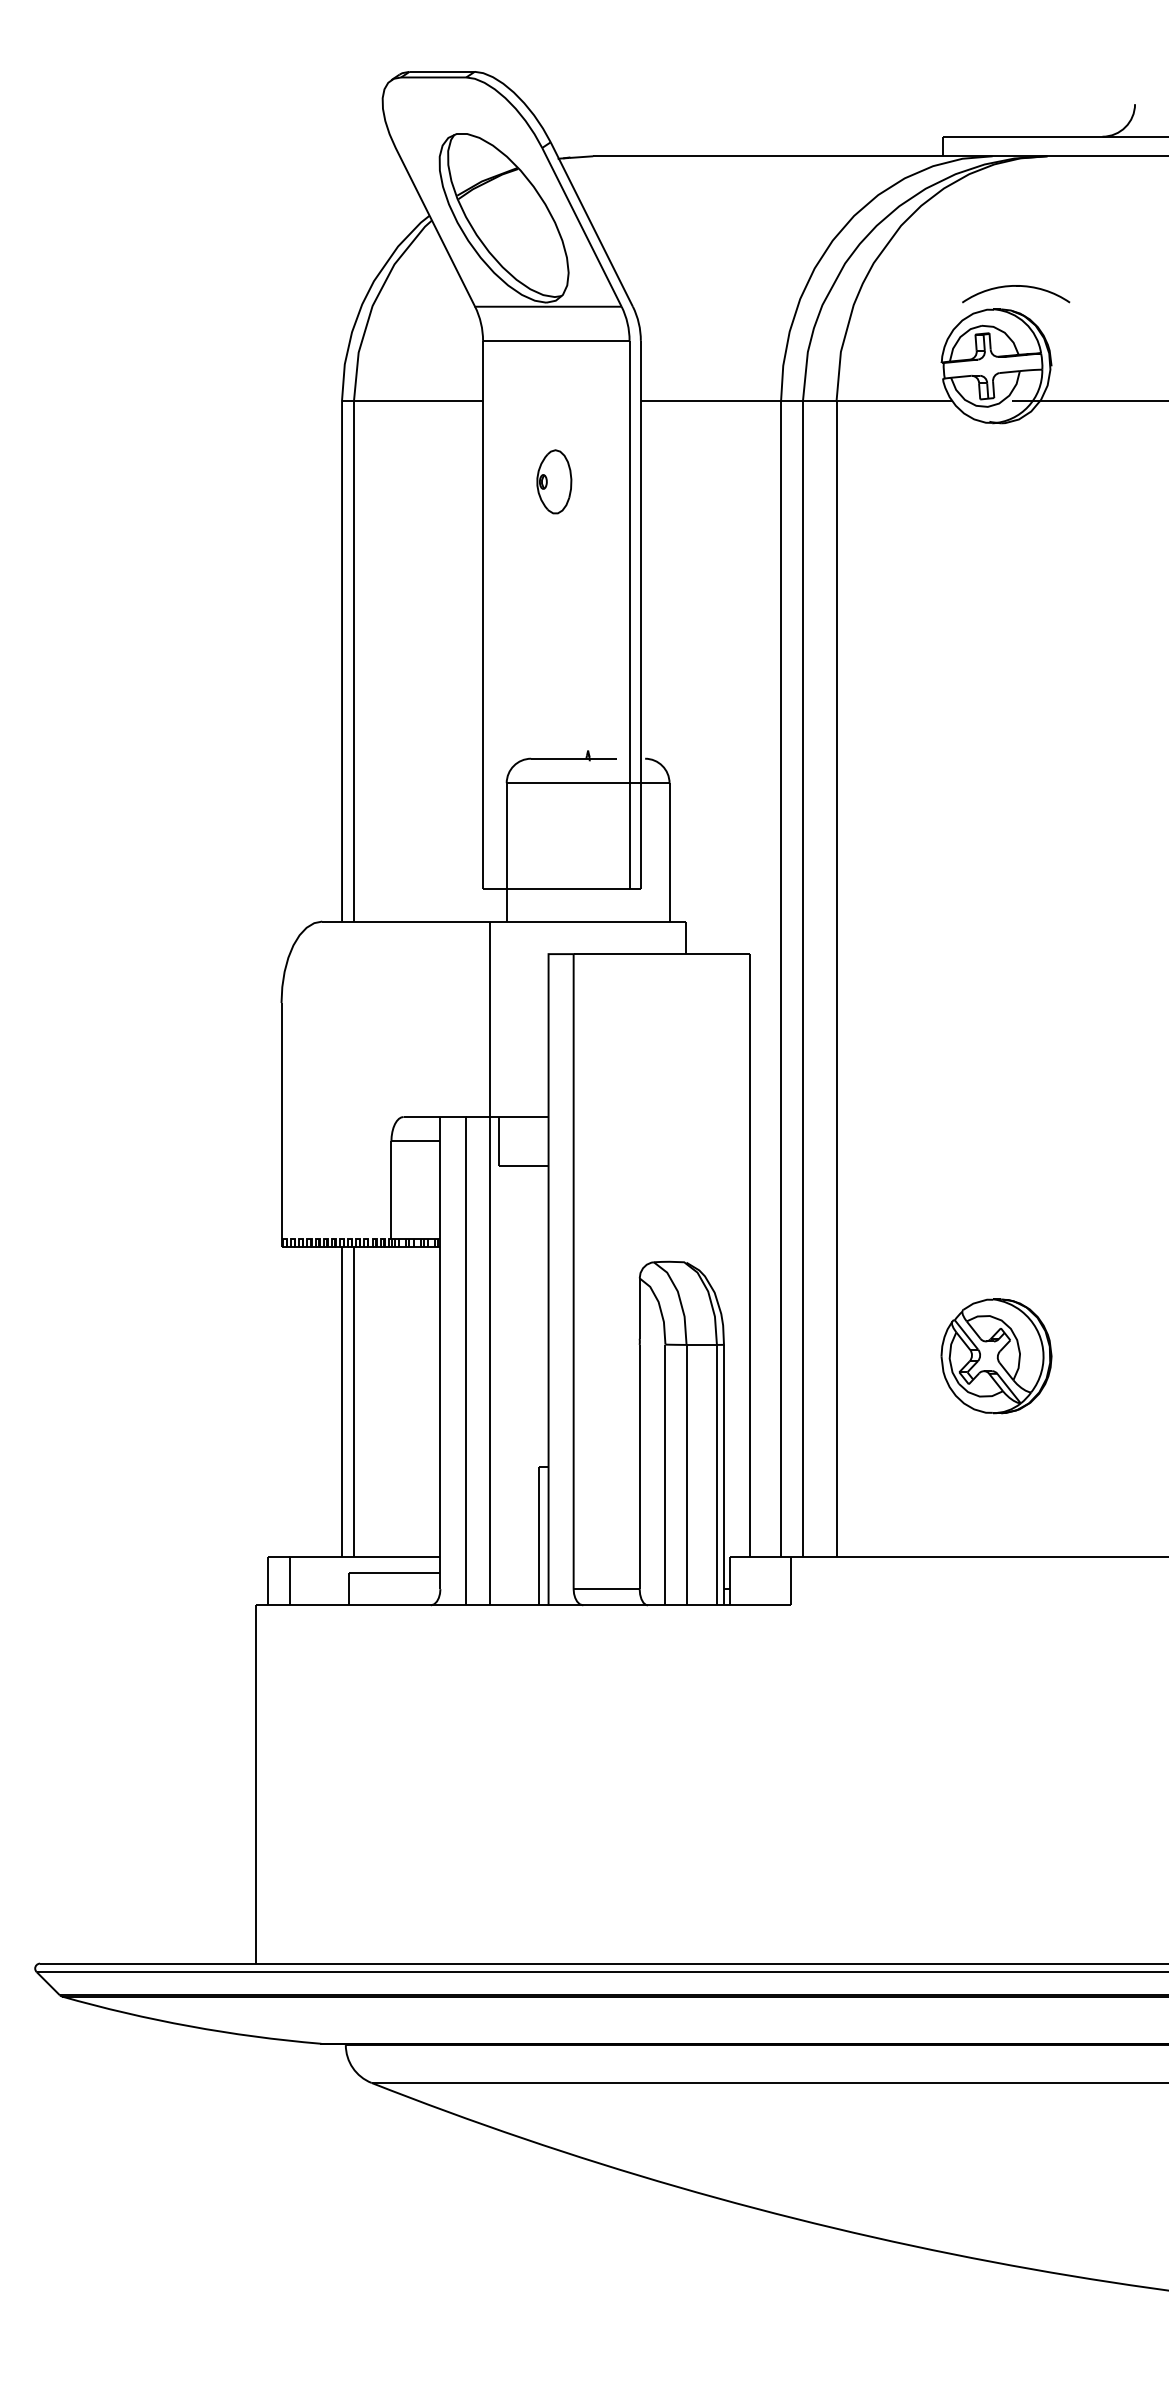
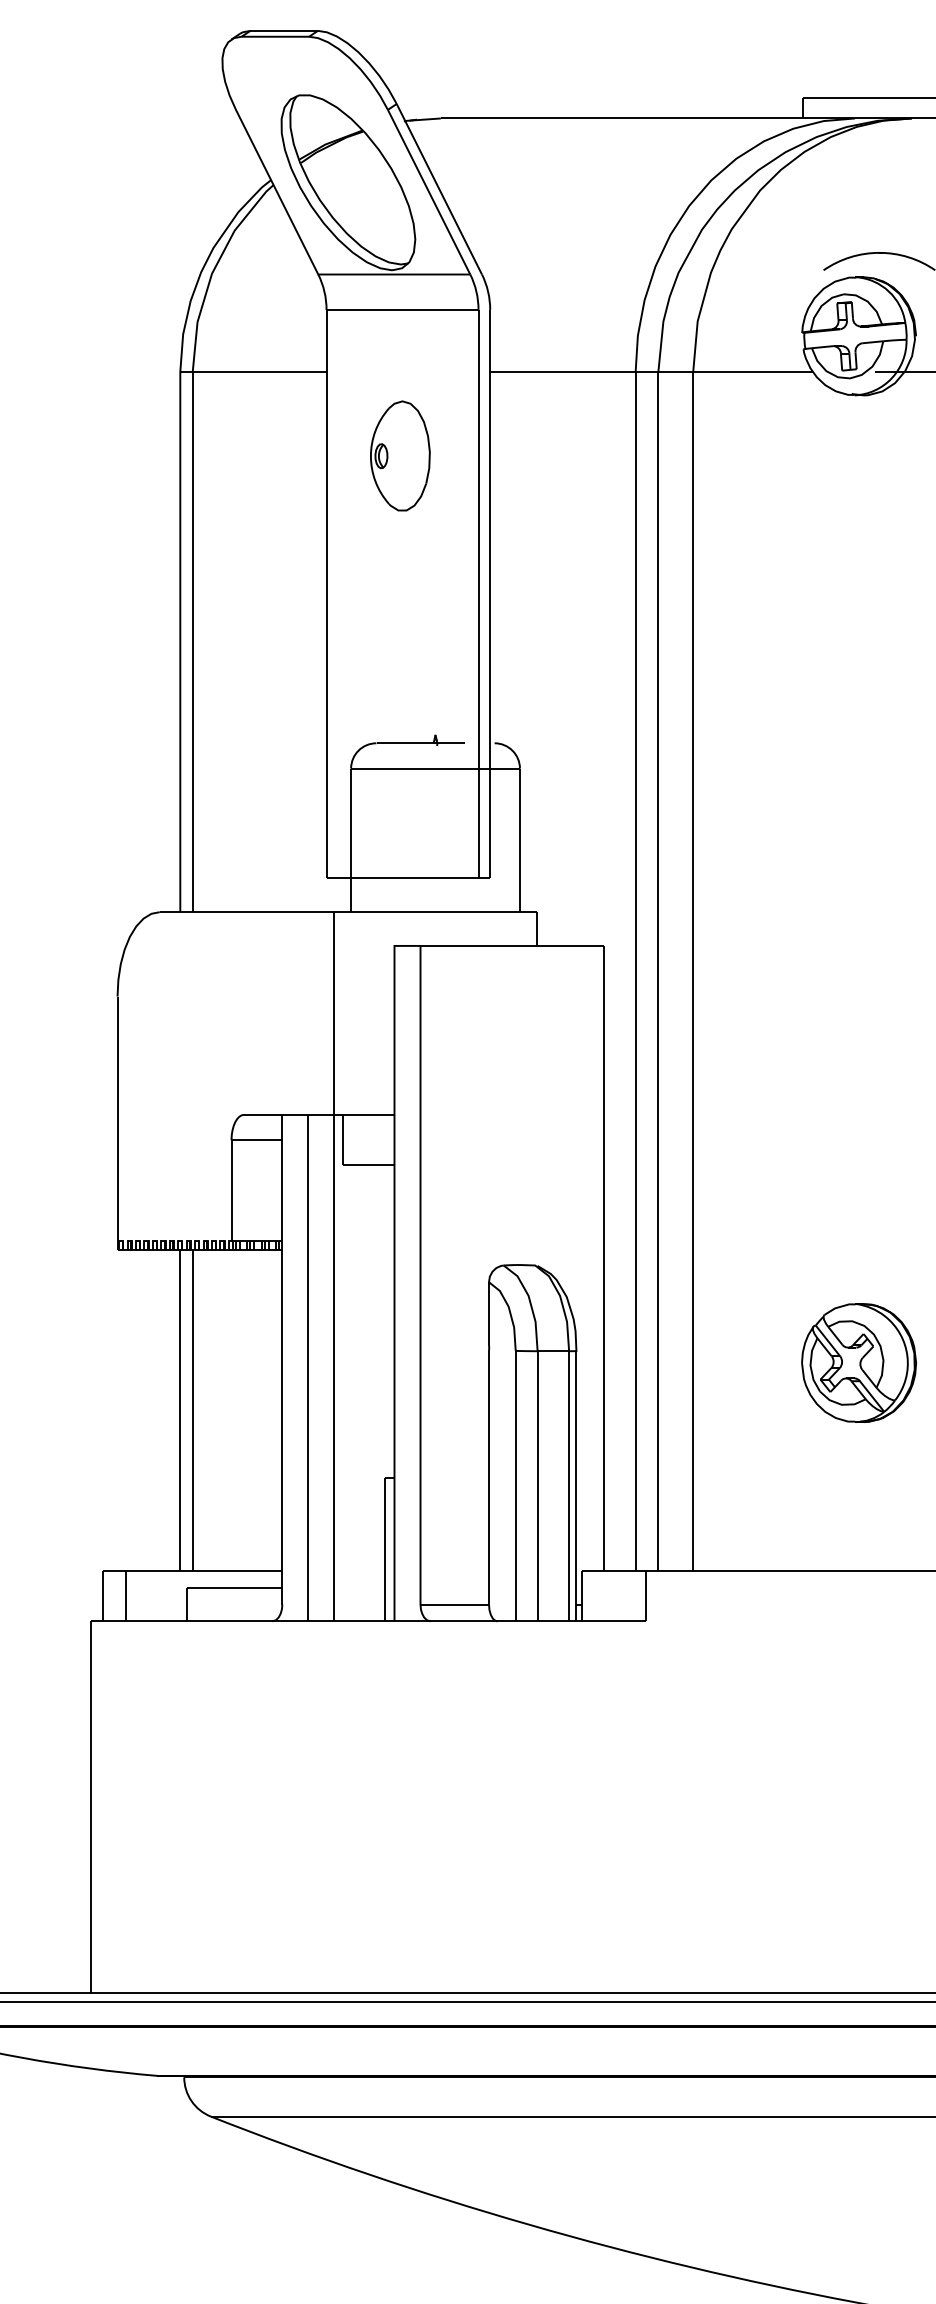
part: (554, 481) -> (400, 455), size x1.67

